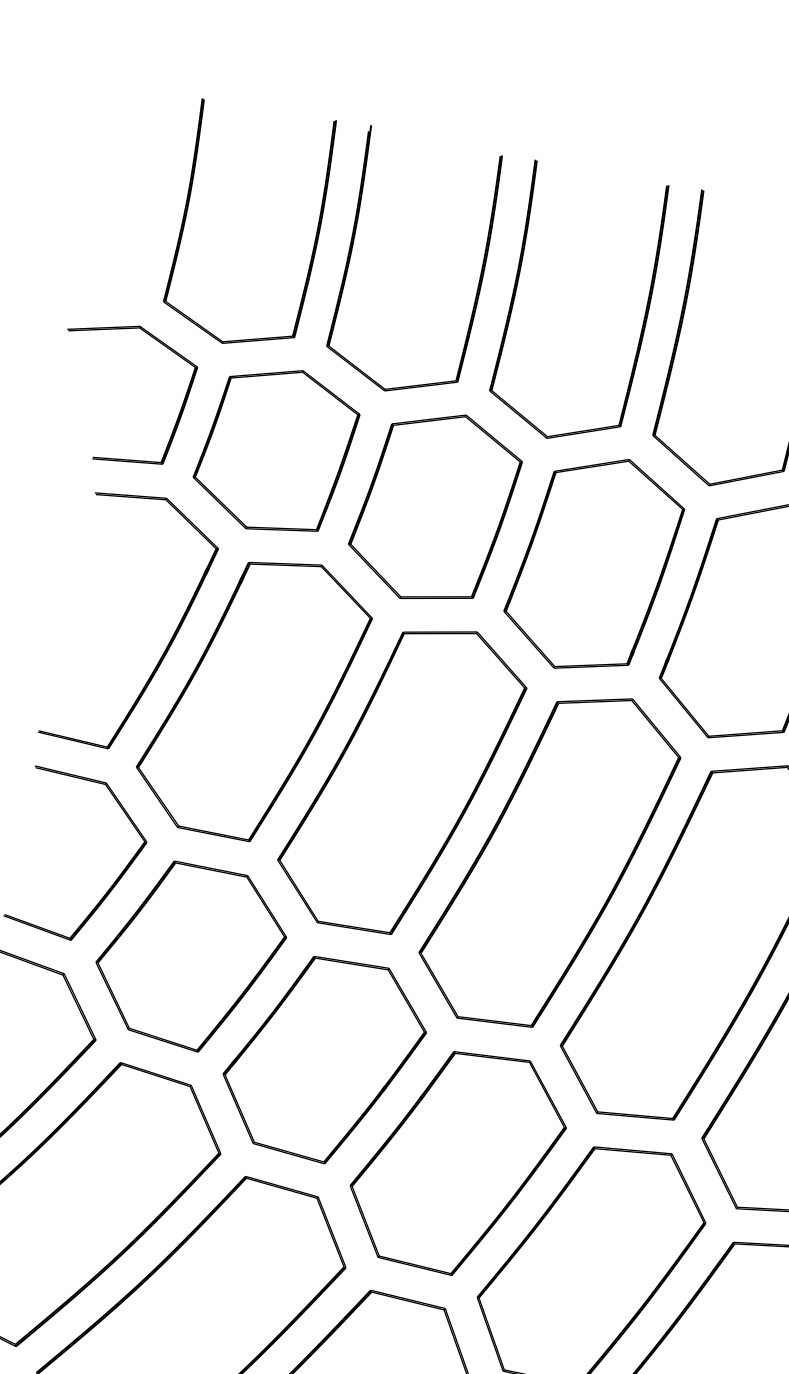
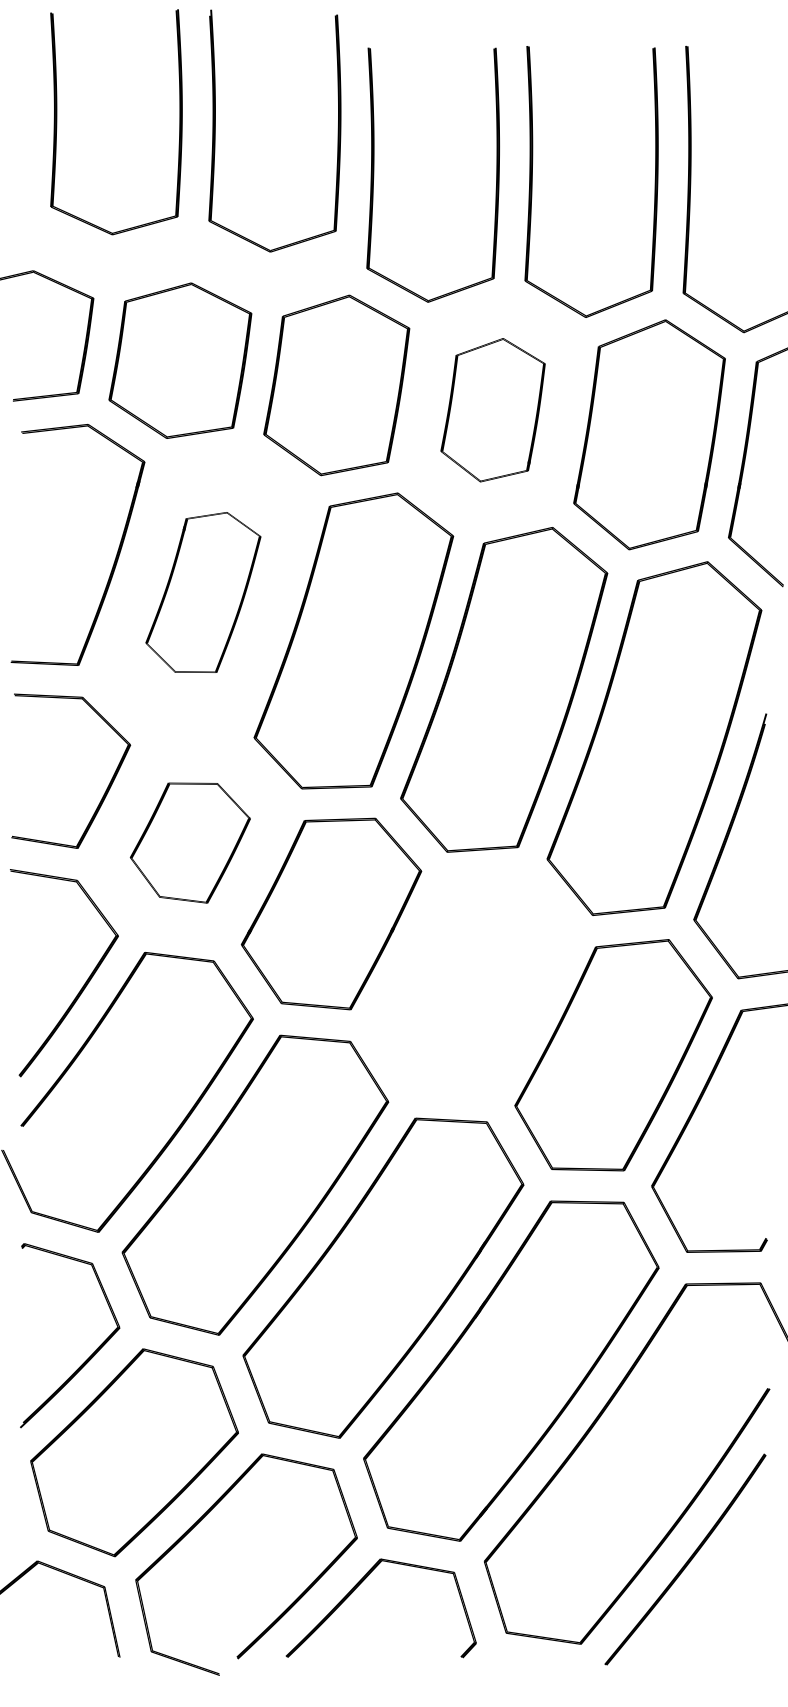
part: (187, 214) -> (57, 122), moved
part: (351, 252) -> (215, 130), moved
part: (592, 564) -> (492, 410), size x0.7
part: (253, 697) -> (203, 592), size x0.6
part: (190, 956) -> (190, 842), size x0.7
part: (457, 1161) -> (472, 984), removed

